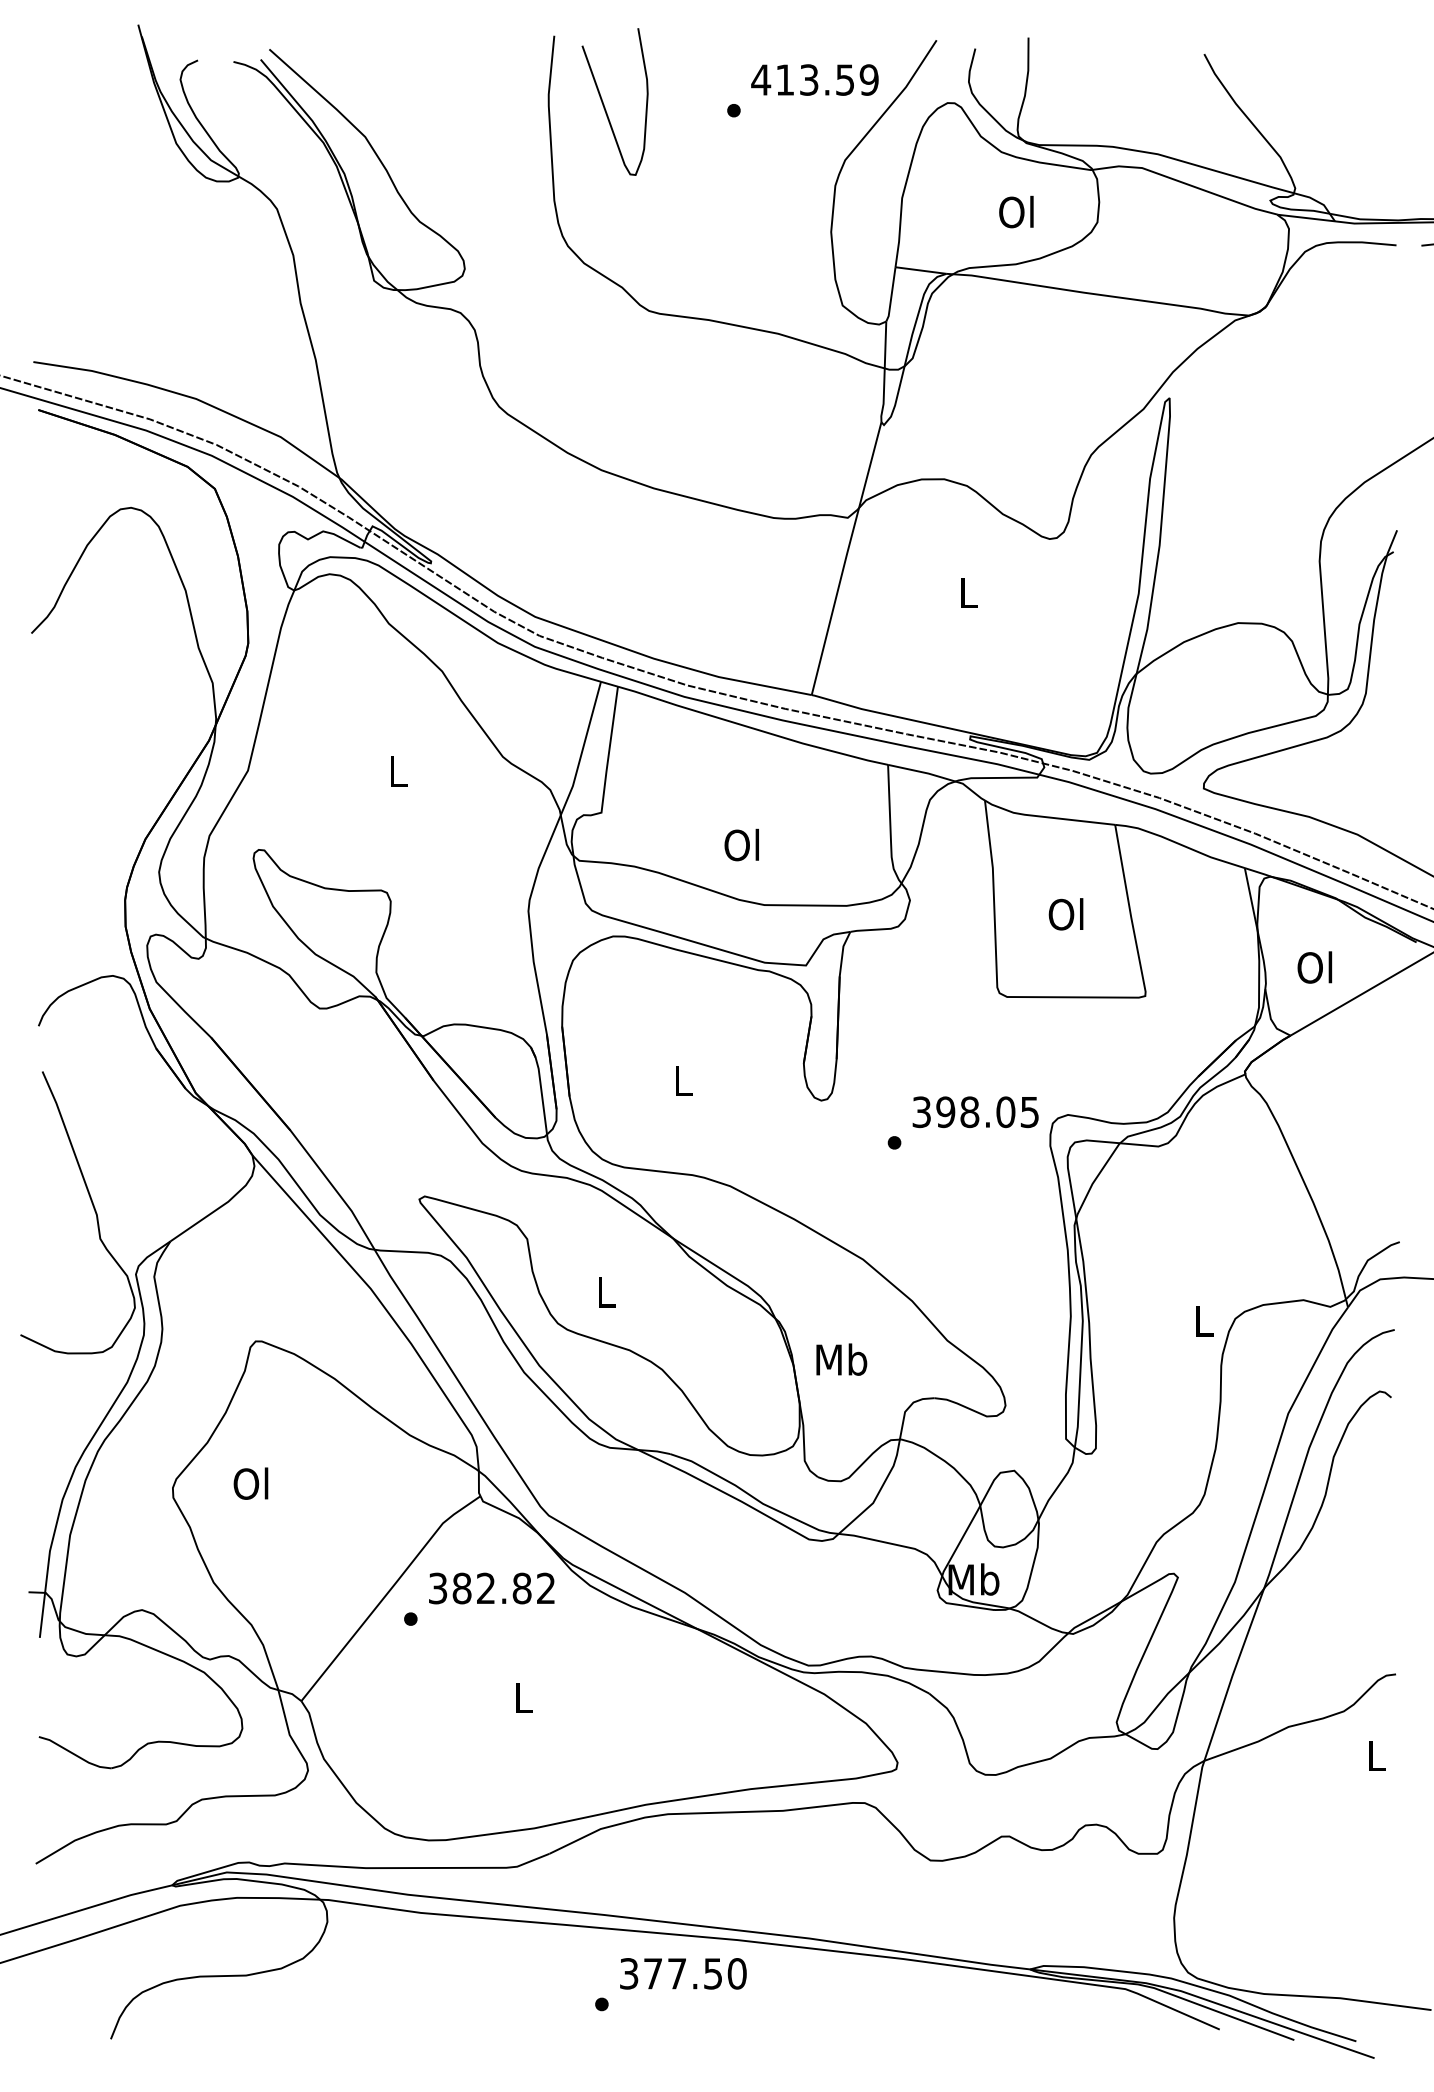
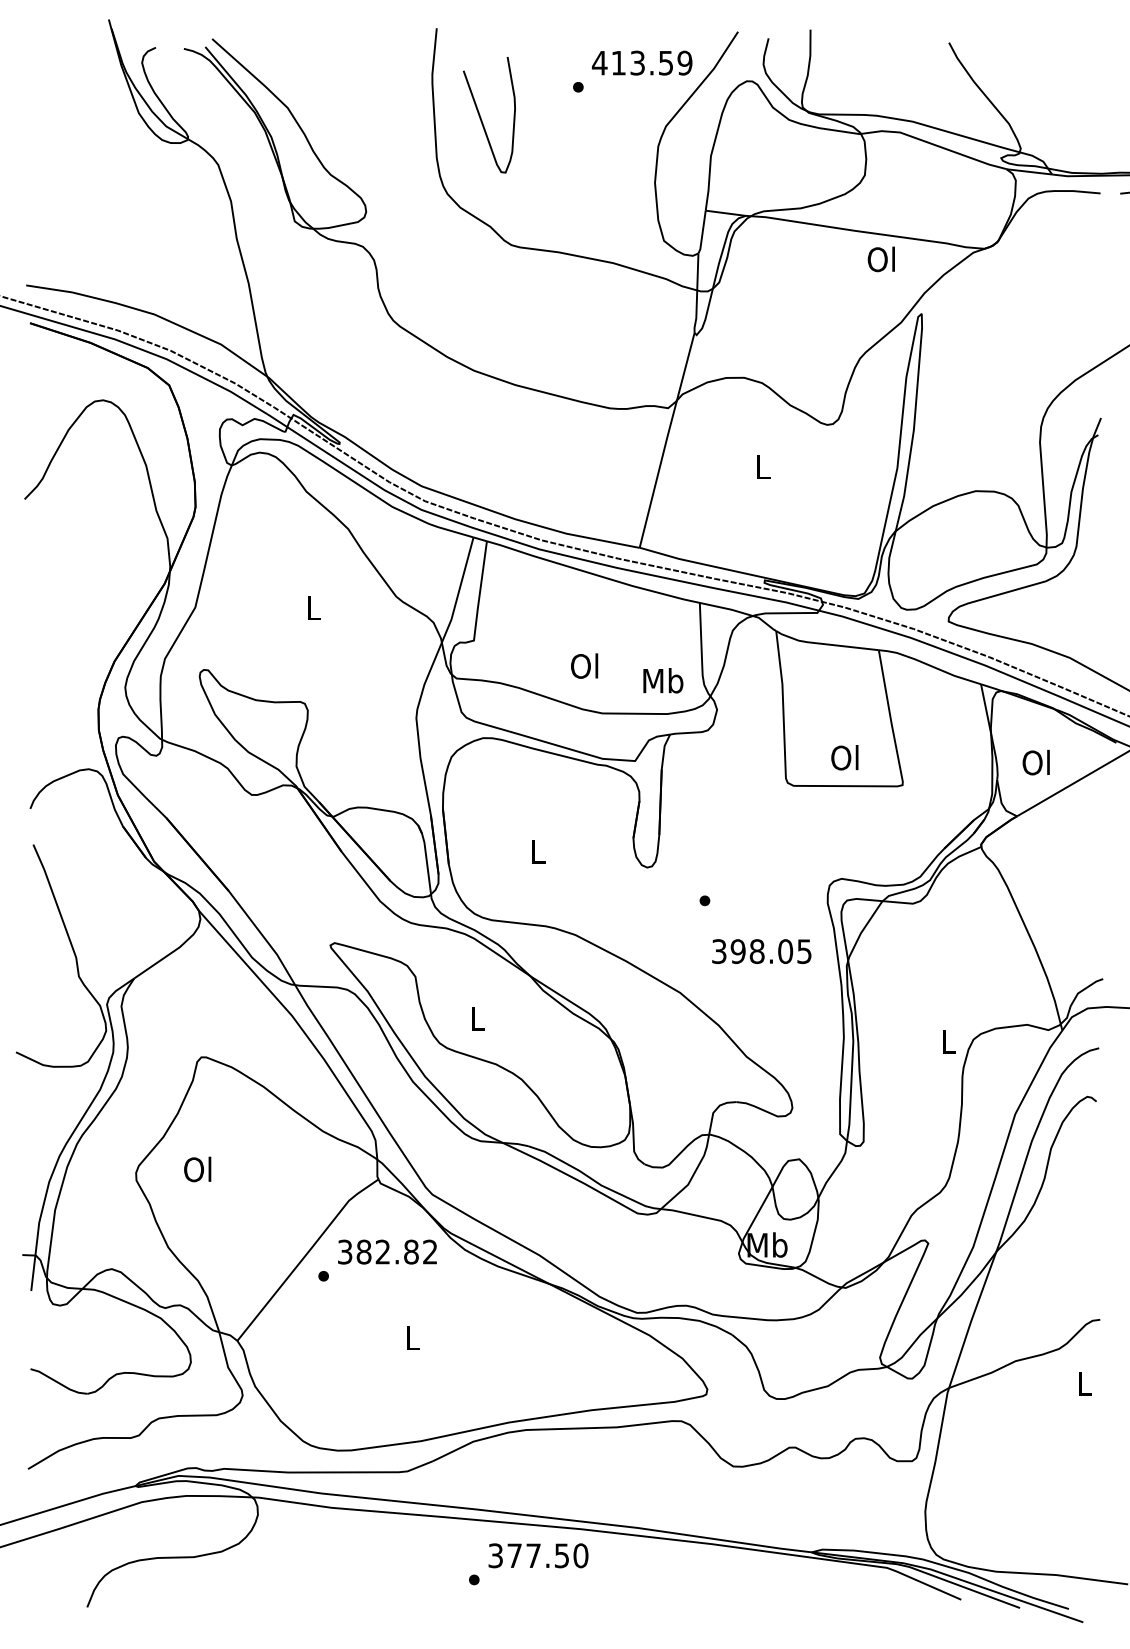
curve: (604, 104) -> (481, 117), moved
text: (1016, 211) -> (881, 258), moved
text: (1065, 914) -> (844, 757), moved
text: (975, 1112) -> (761, 951), moved
text: (841, 1359) -> (663, 680), moved

